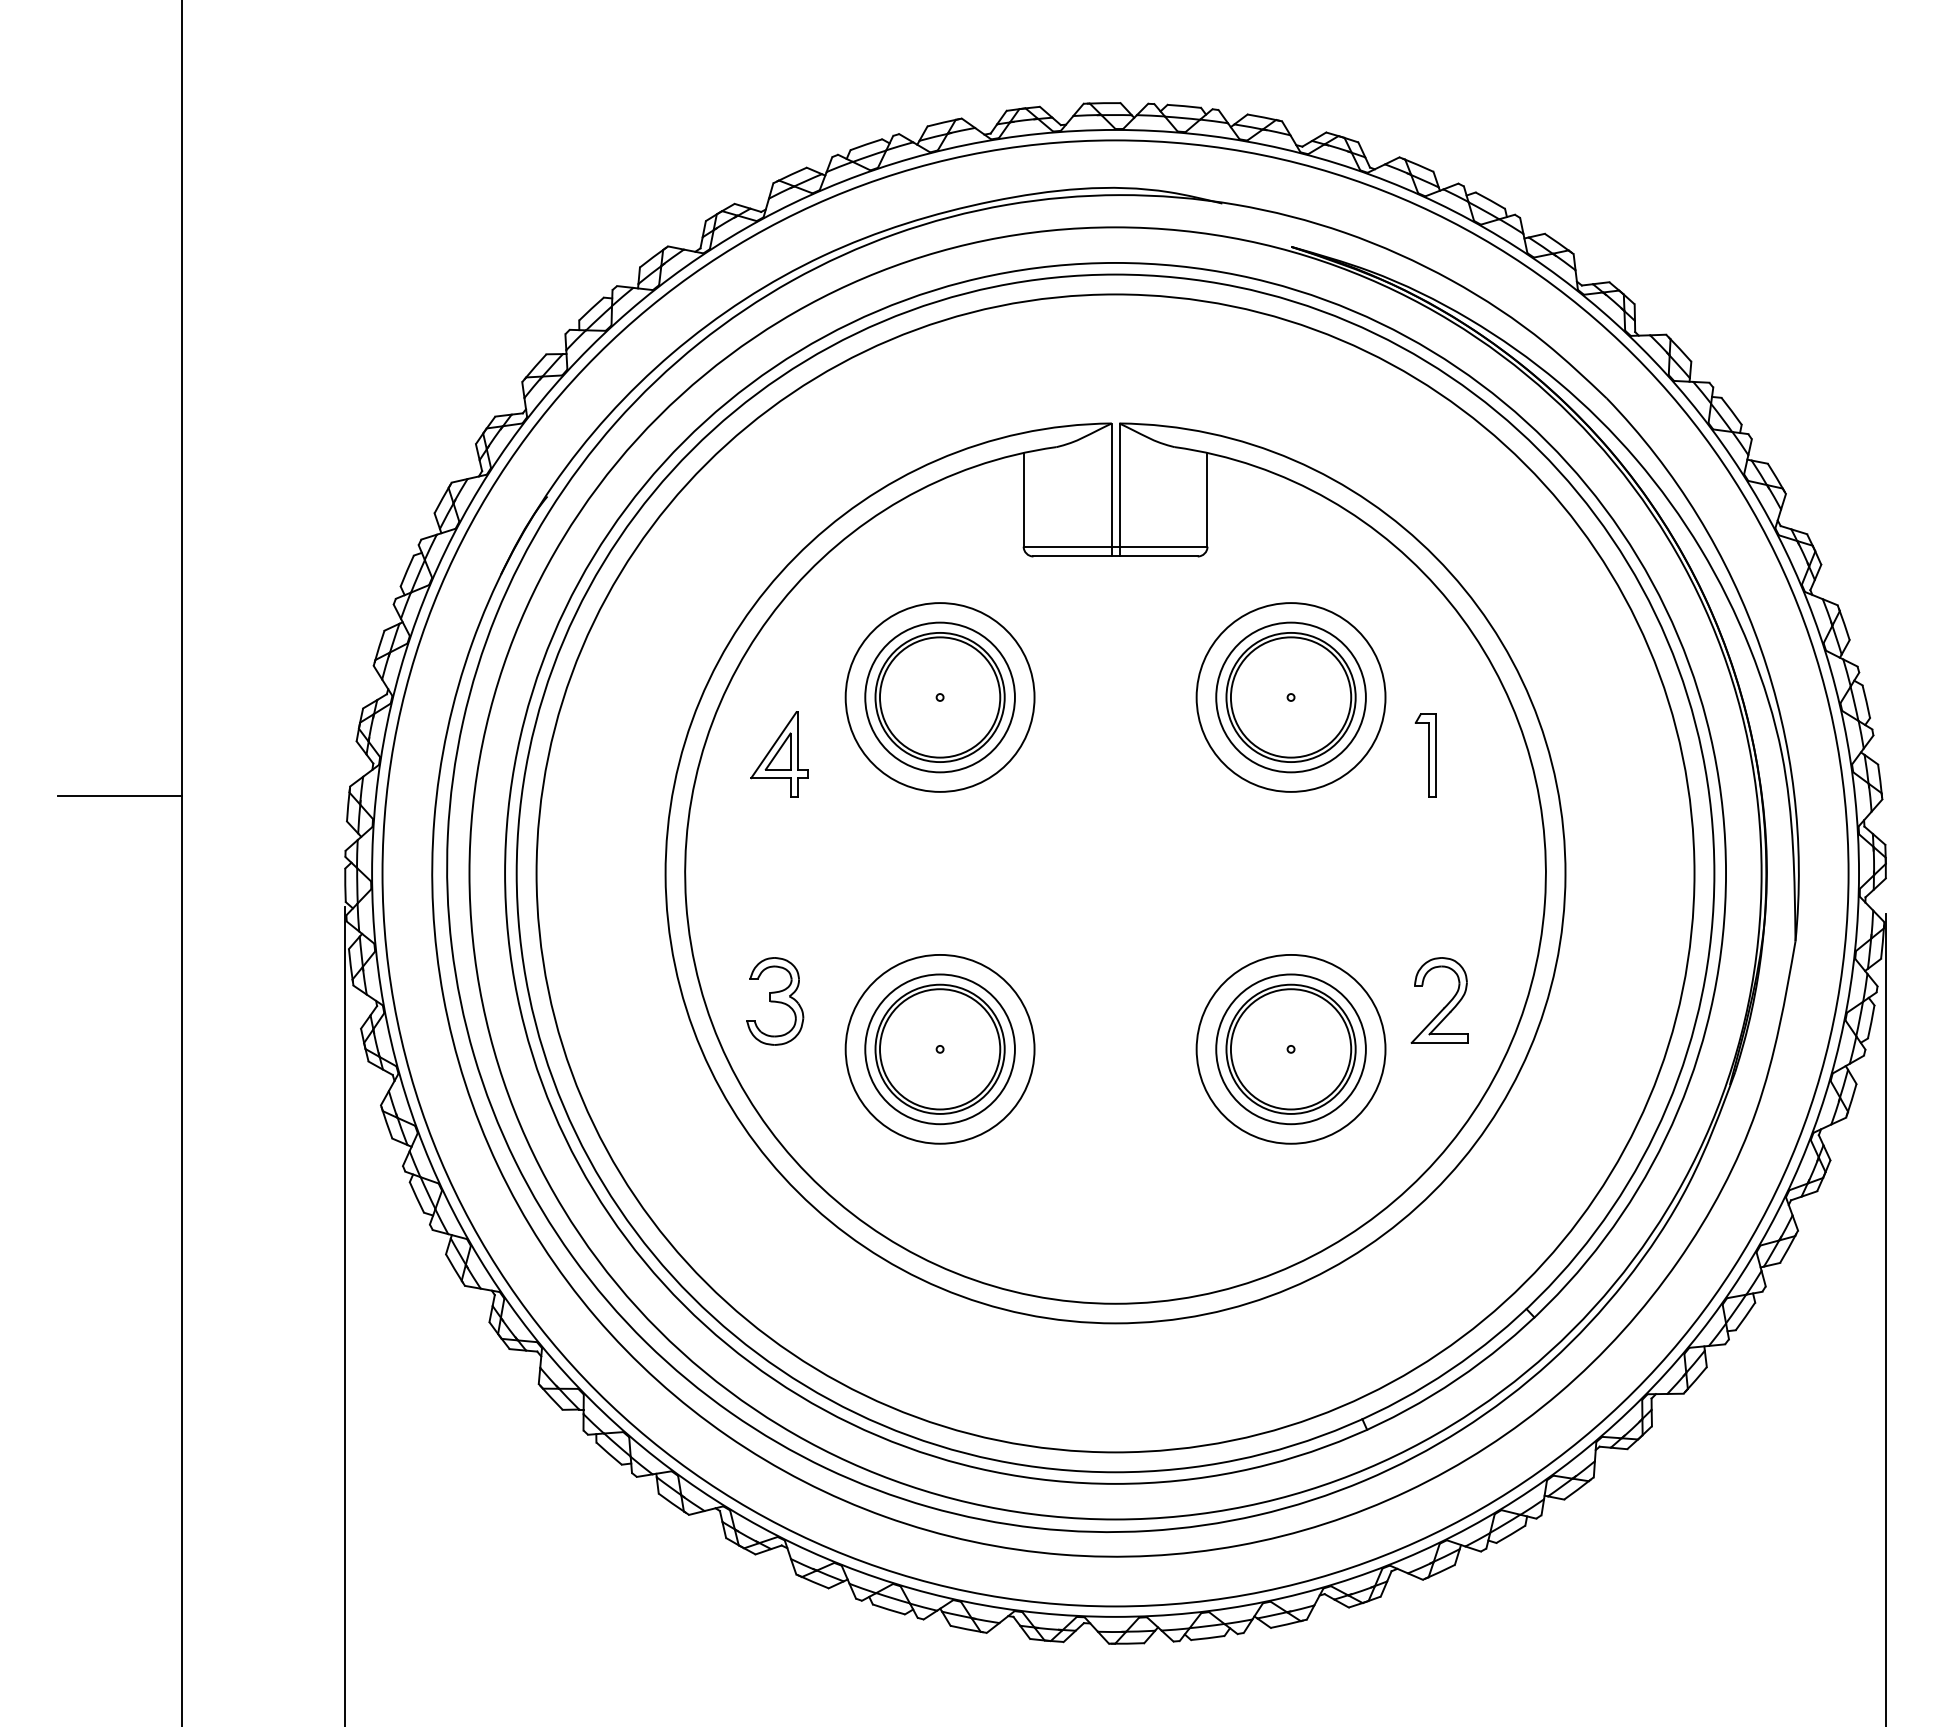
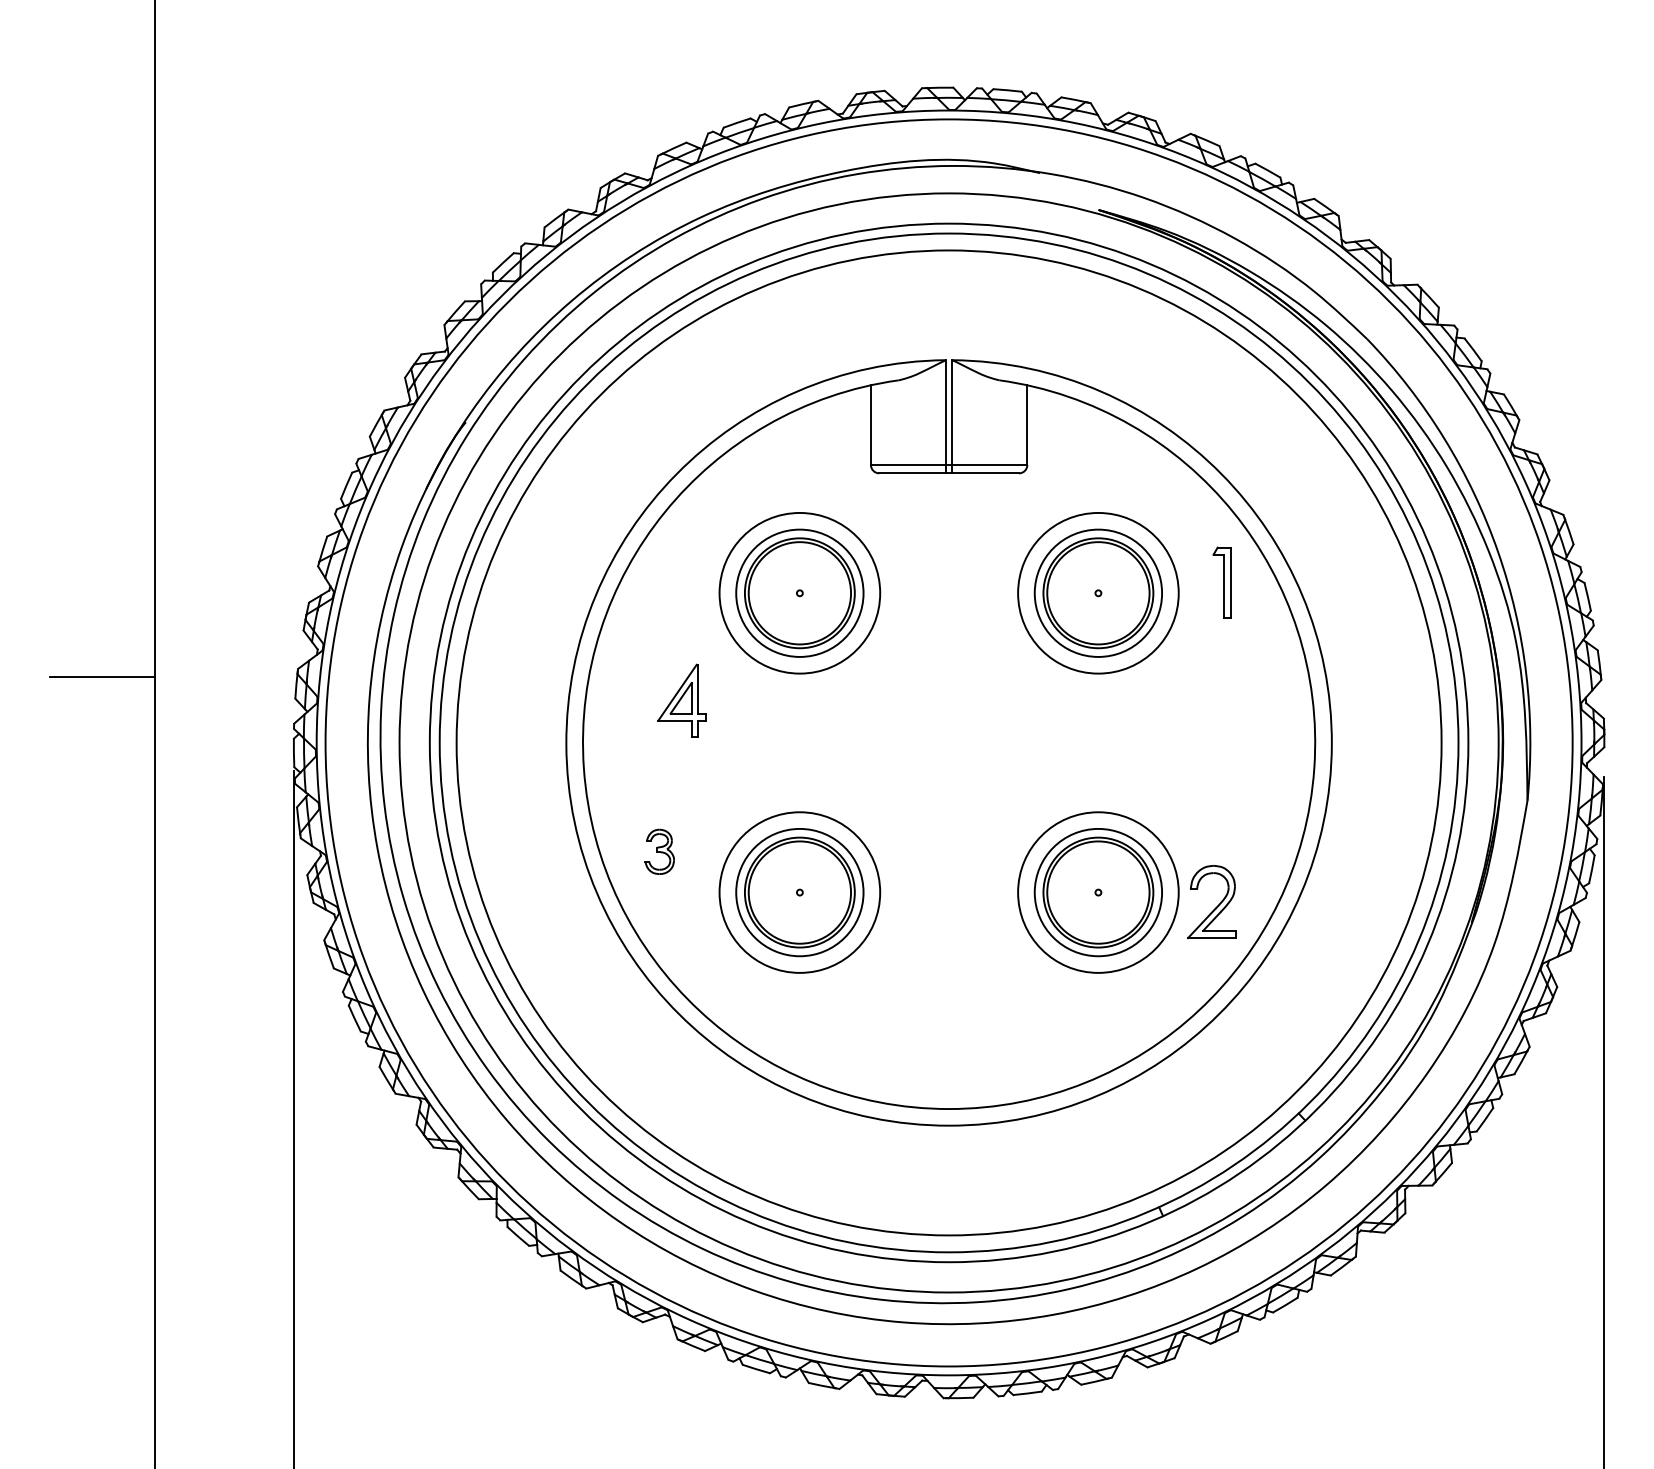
part: (778, 754) -> (681, 700), moved
part: (1425, 755) -> (1221, 582), moved
part: (775, 1001) -> (659, 851), size x0.6
part: (1445, 1005) -> (1216, 906), moved

